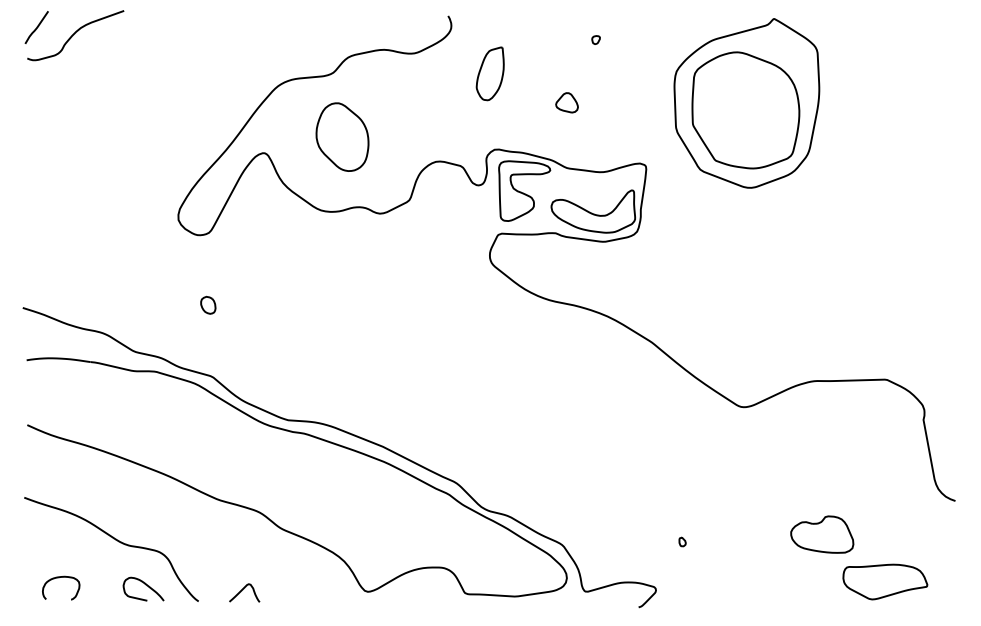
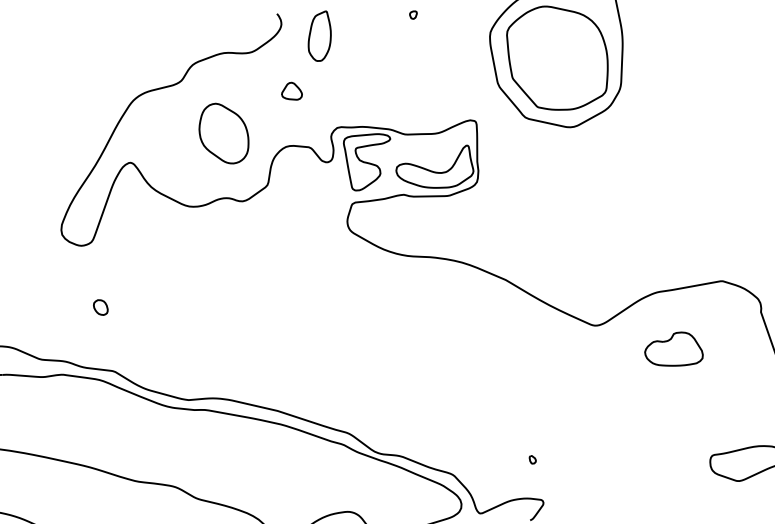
part: (489, 73) -> (318, 36), moved
part: (566, 102) -> (291, 91), moved
part: (342, 136) -> (223, 133), moved
part: (822, 534) -> (673, 350), moved
part: (682, 541) -> (532, 459), moved

